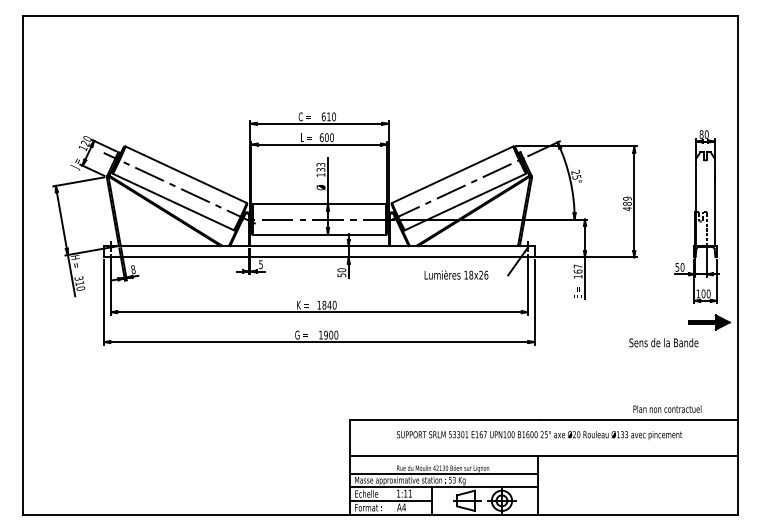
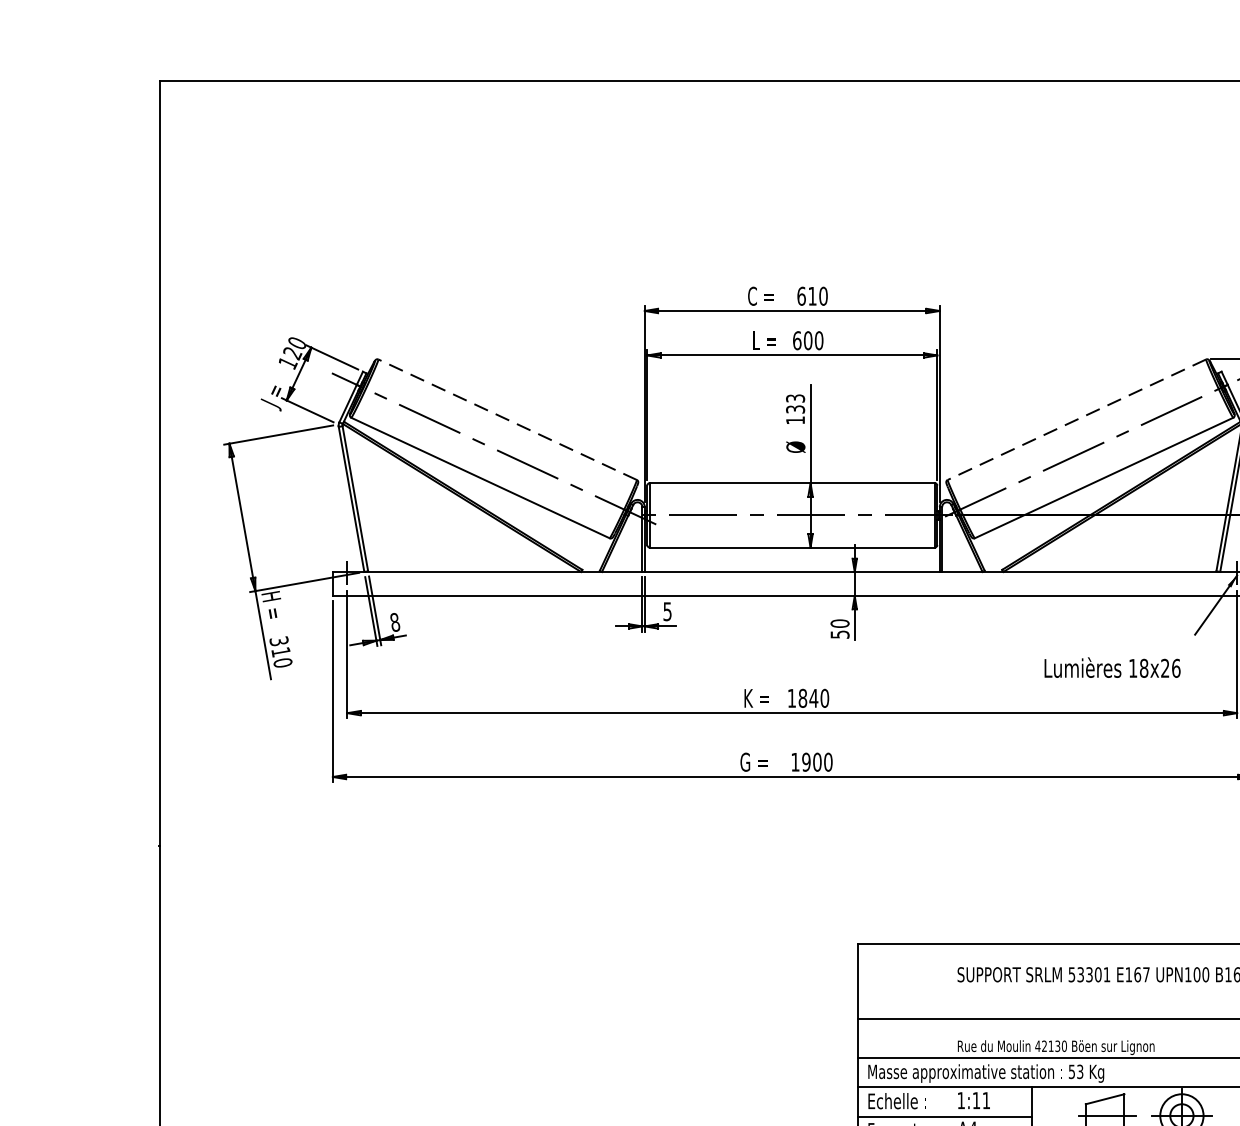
line: (186, 174) -> (508, 419), solid -> dashed
line: (452, 174) -> (1076, 419), solid -> dashed
text: (456, 274) -> (1112, 666), moved

